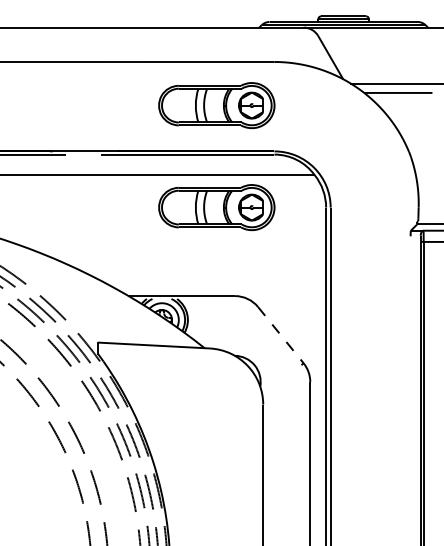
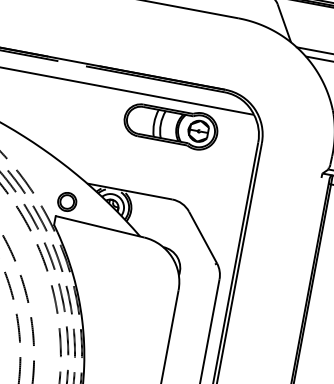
part: (216, 105) -> (185, 44), removed
part: (108, 322) -> (67, 201), added
line: (281, 335) -> (203, 237), dashed -> solid

